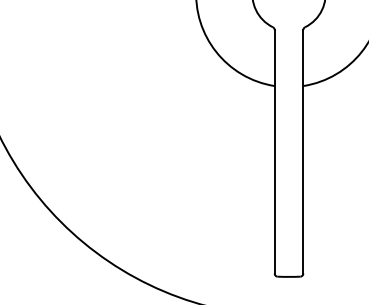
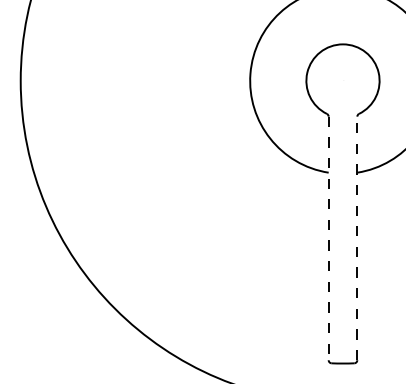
line: (274, 151) -> (328, 238), solid -> dashed
line: (303, 151) -> (357, 238), solid -> dashed

